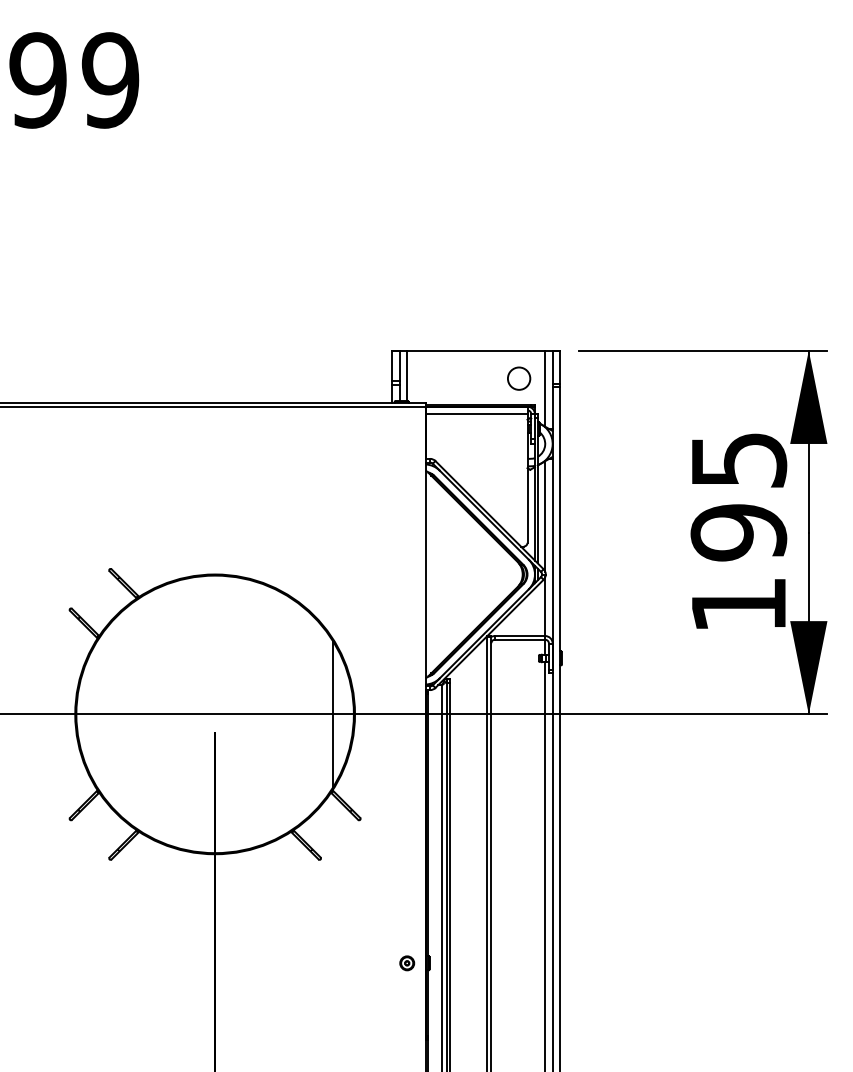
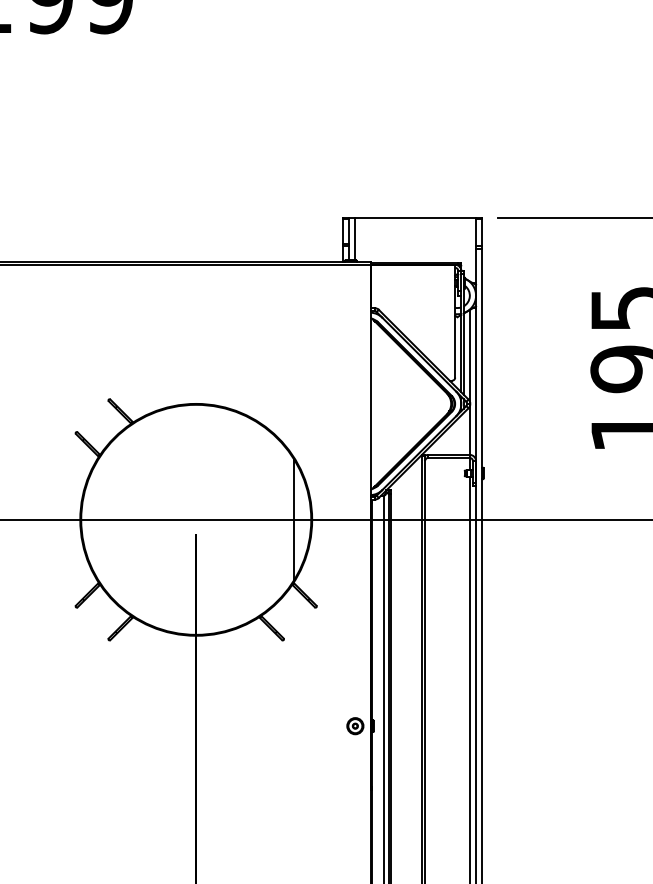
circle: (519, 378) -> (448, 241), removed
line: (545, 388) -> (470, 249), removed
line: (476, 414) -> (412, 271), removed
part: (407, 963) -> (355, 726), size x1.4

